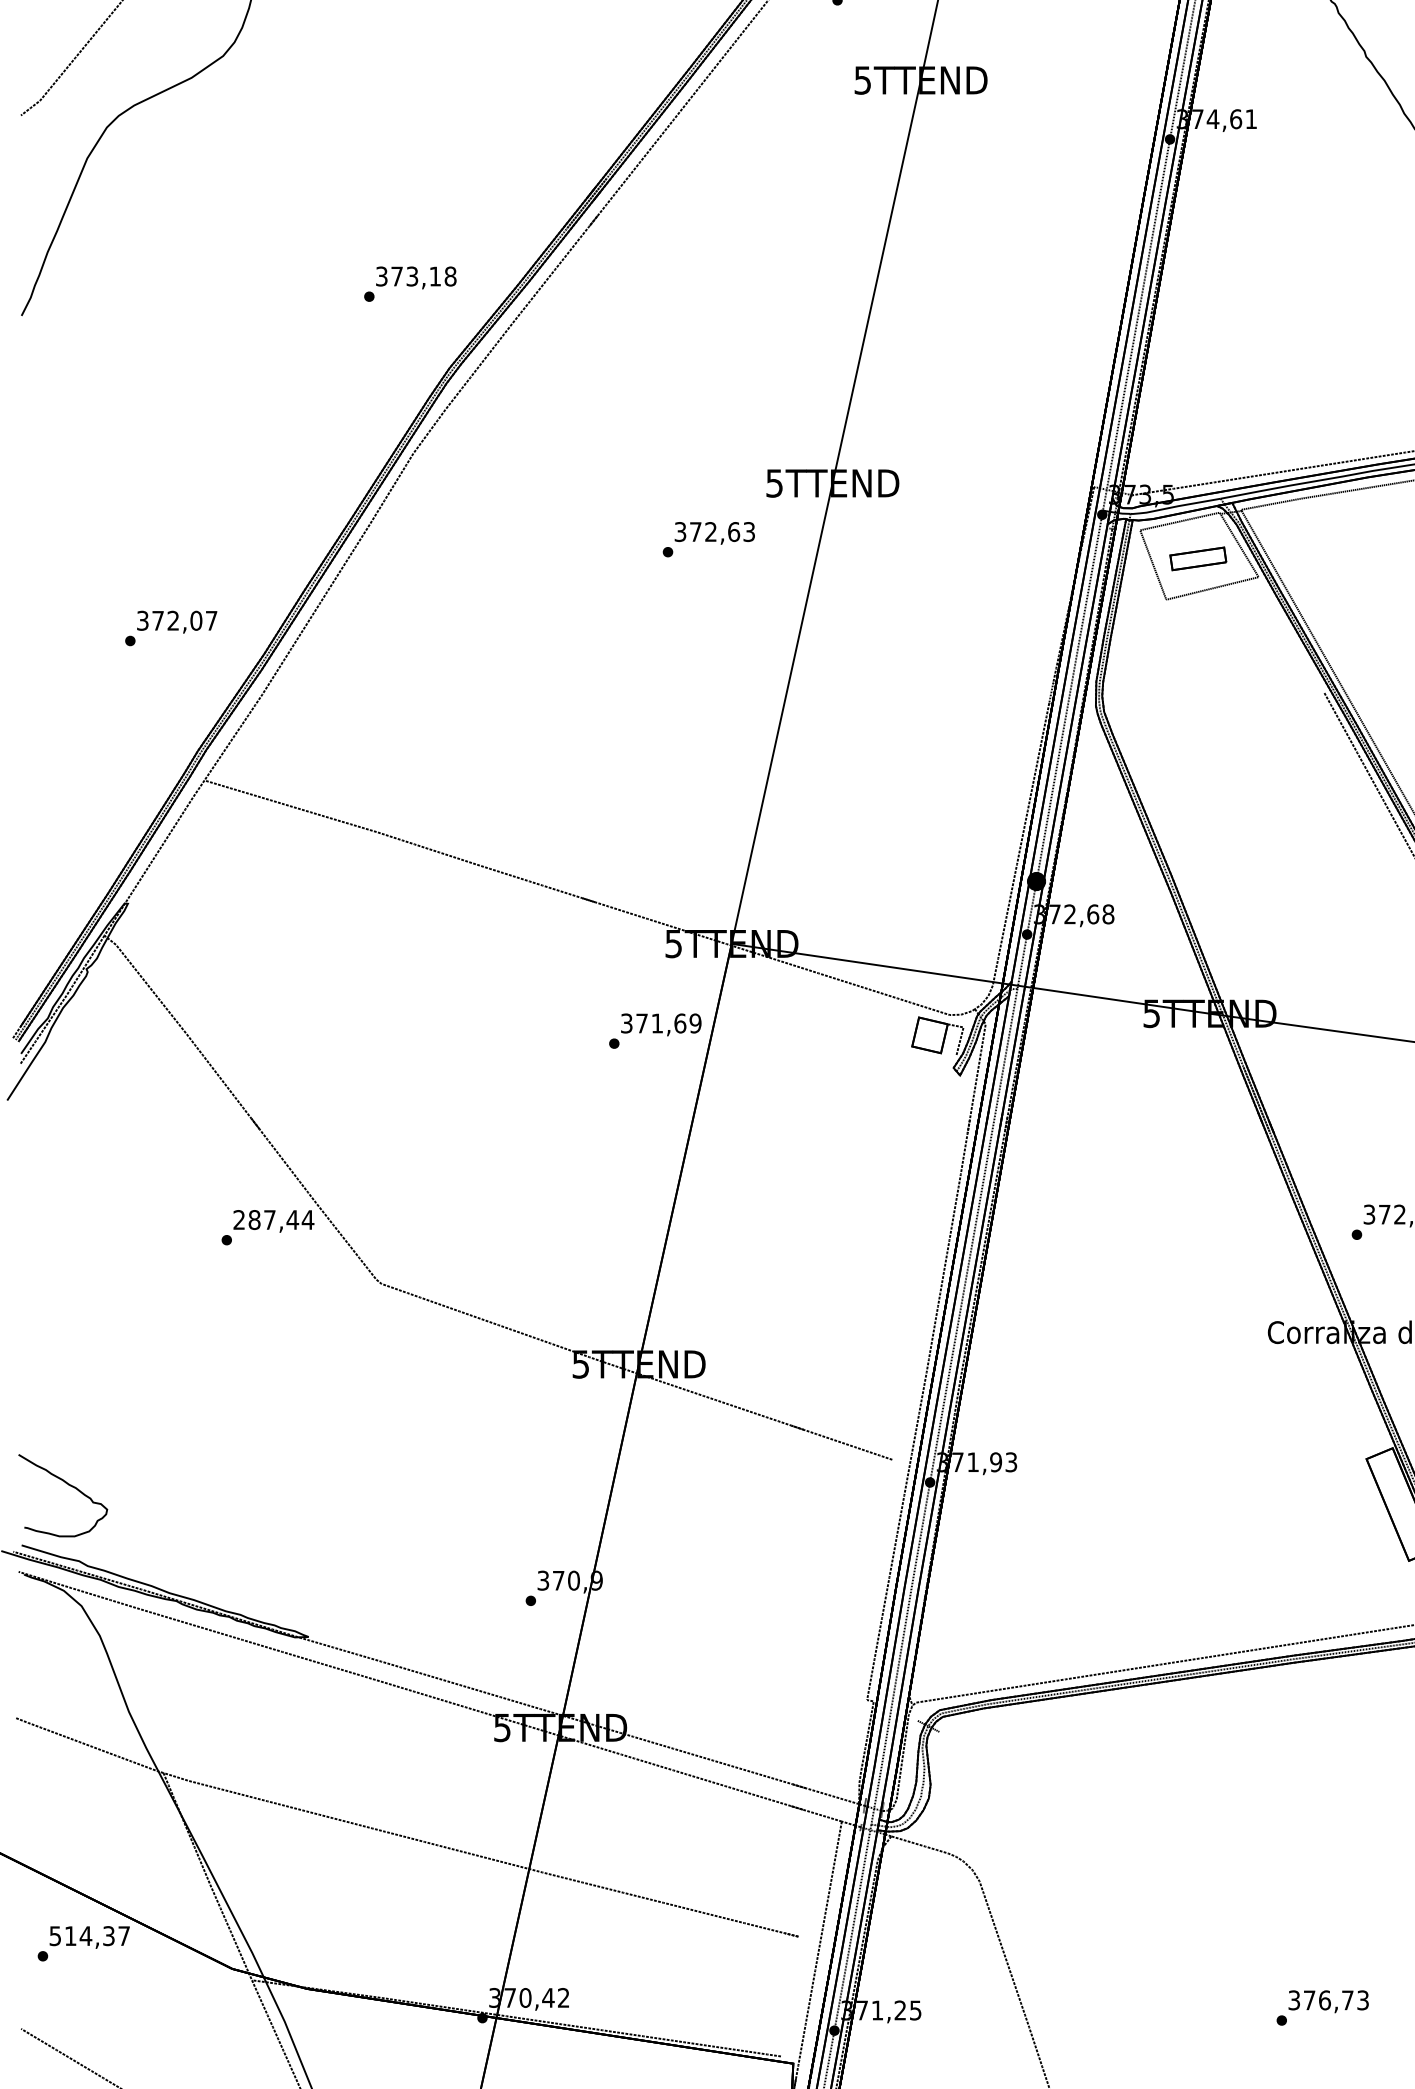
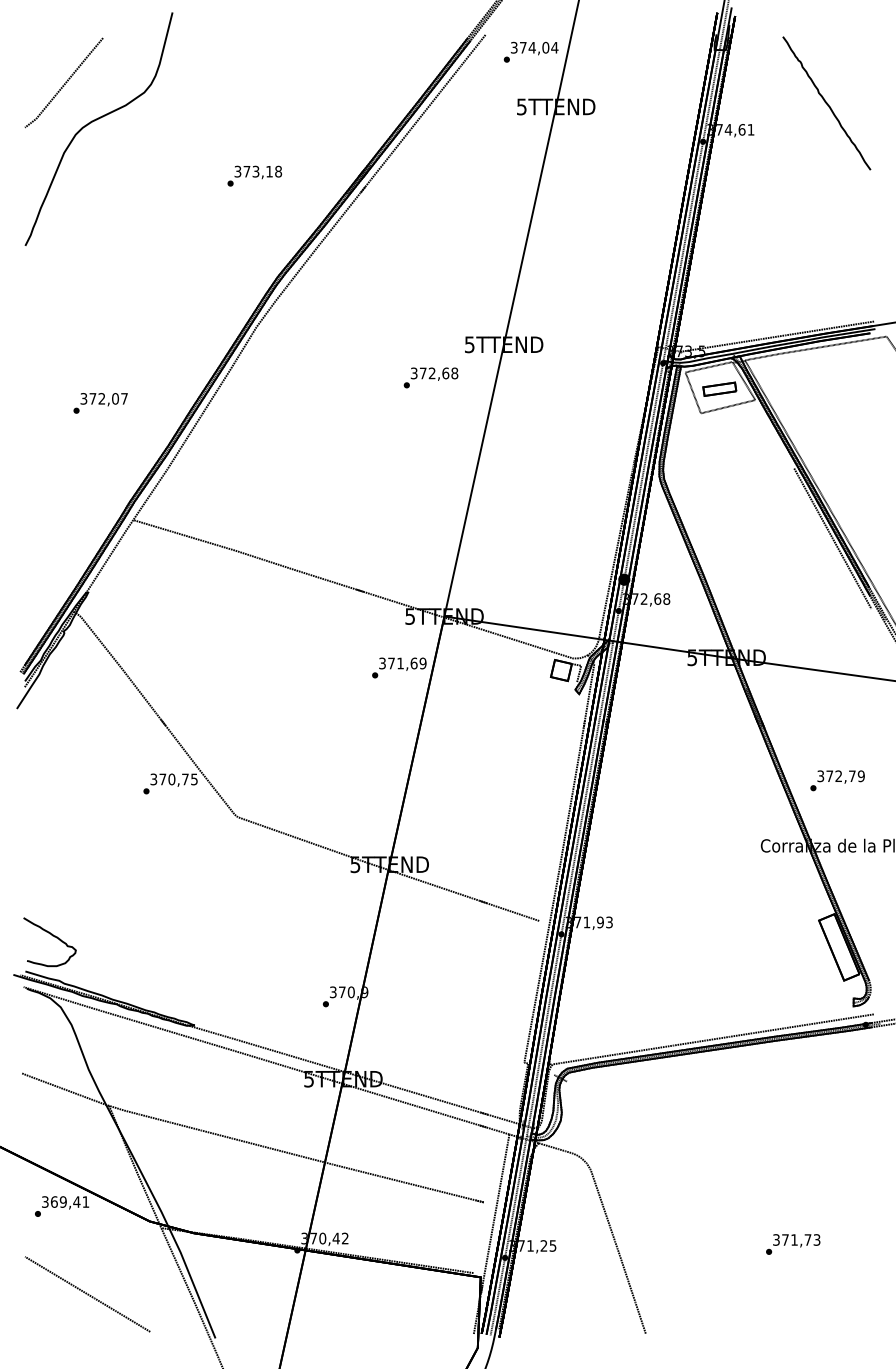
text: (409, 283) -> (254, 175), moved
text: (748, 532) -> (454, 373), 372,63 -> 372,68
text: (170, 628) -> (100, 403), moved
text: (274, 1220) -> (174, 779), 287,44 -> 370,75
text: (89, 1935) -> (65, 1201), 514,37 -> 369,41
text: (1324, 1999) -> (794, 1239), 376,73 -> 371,73

